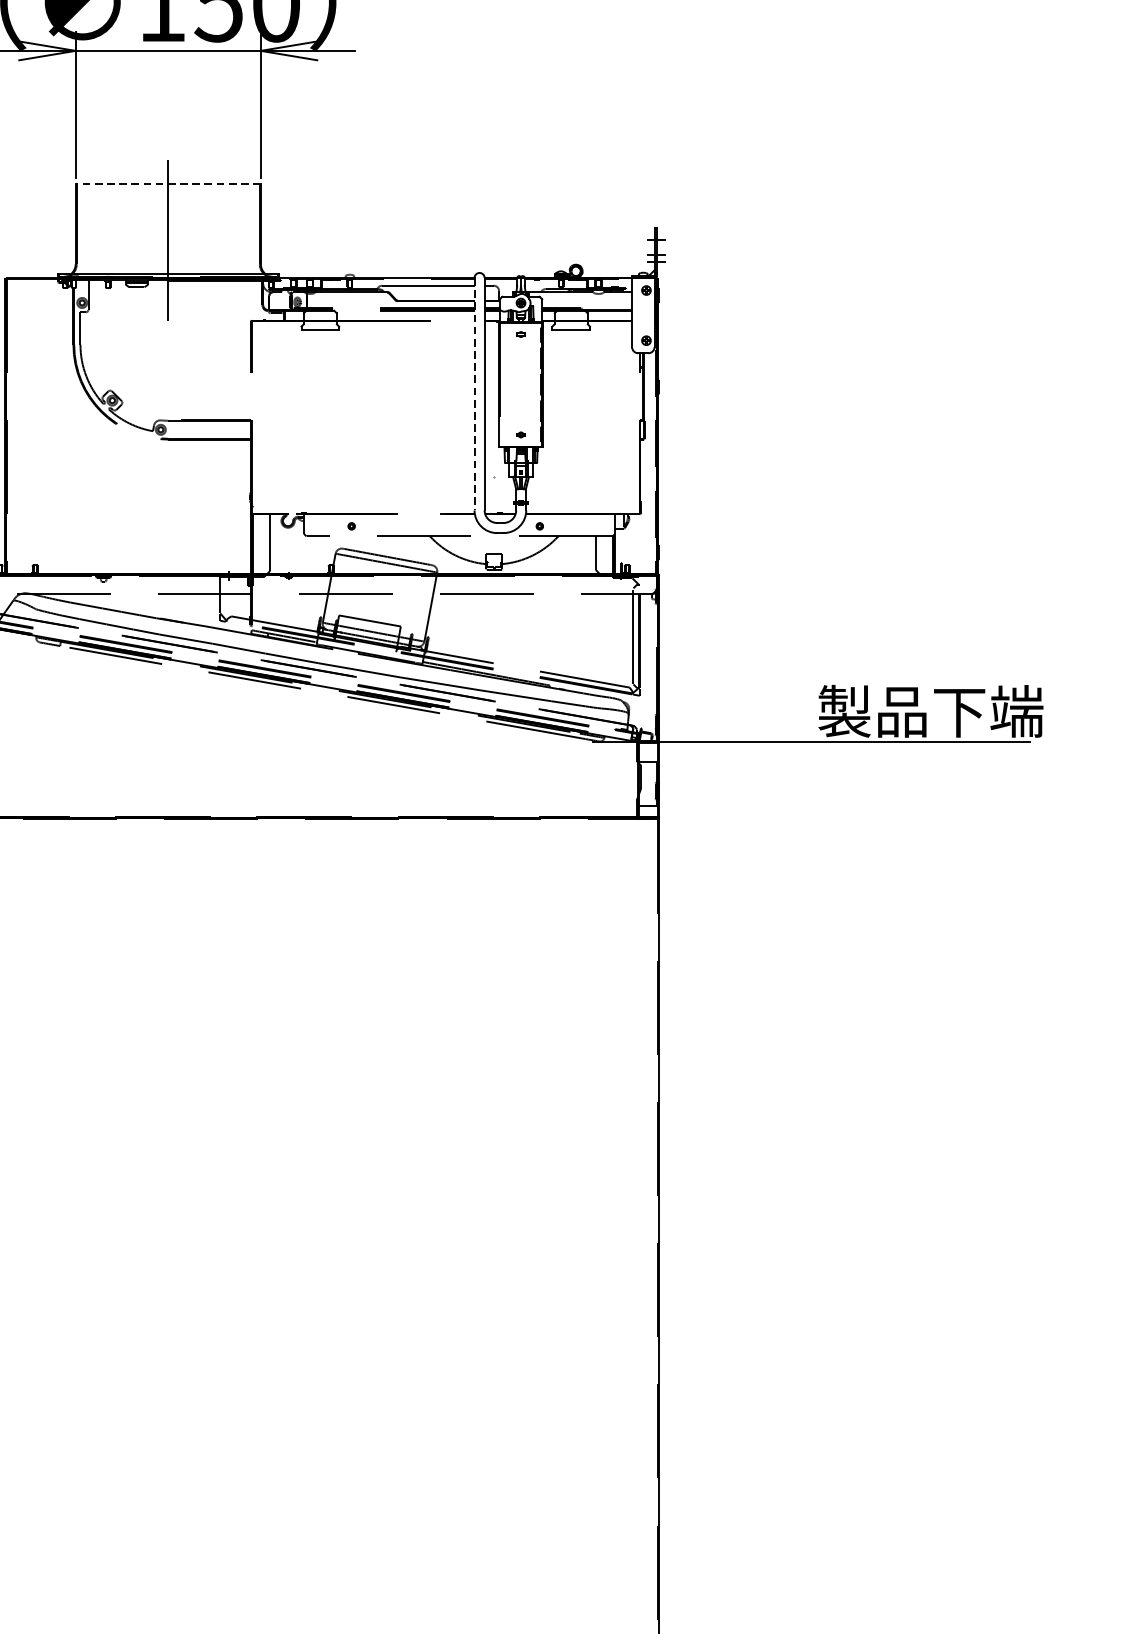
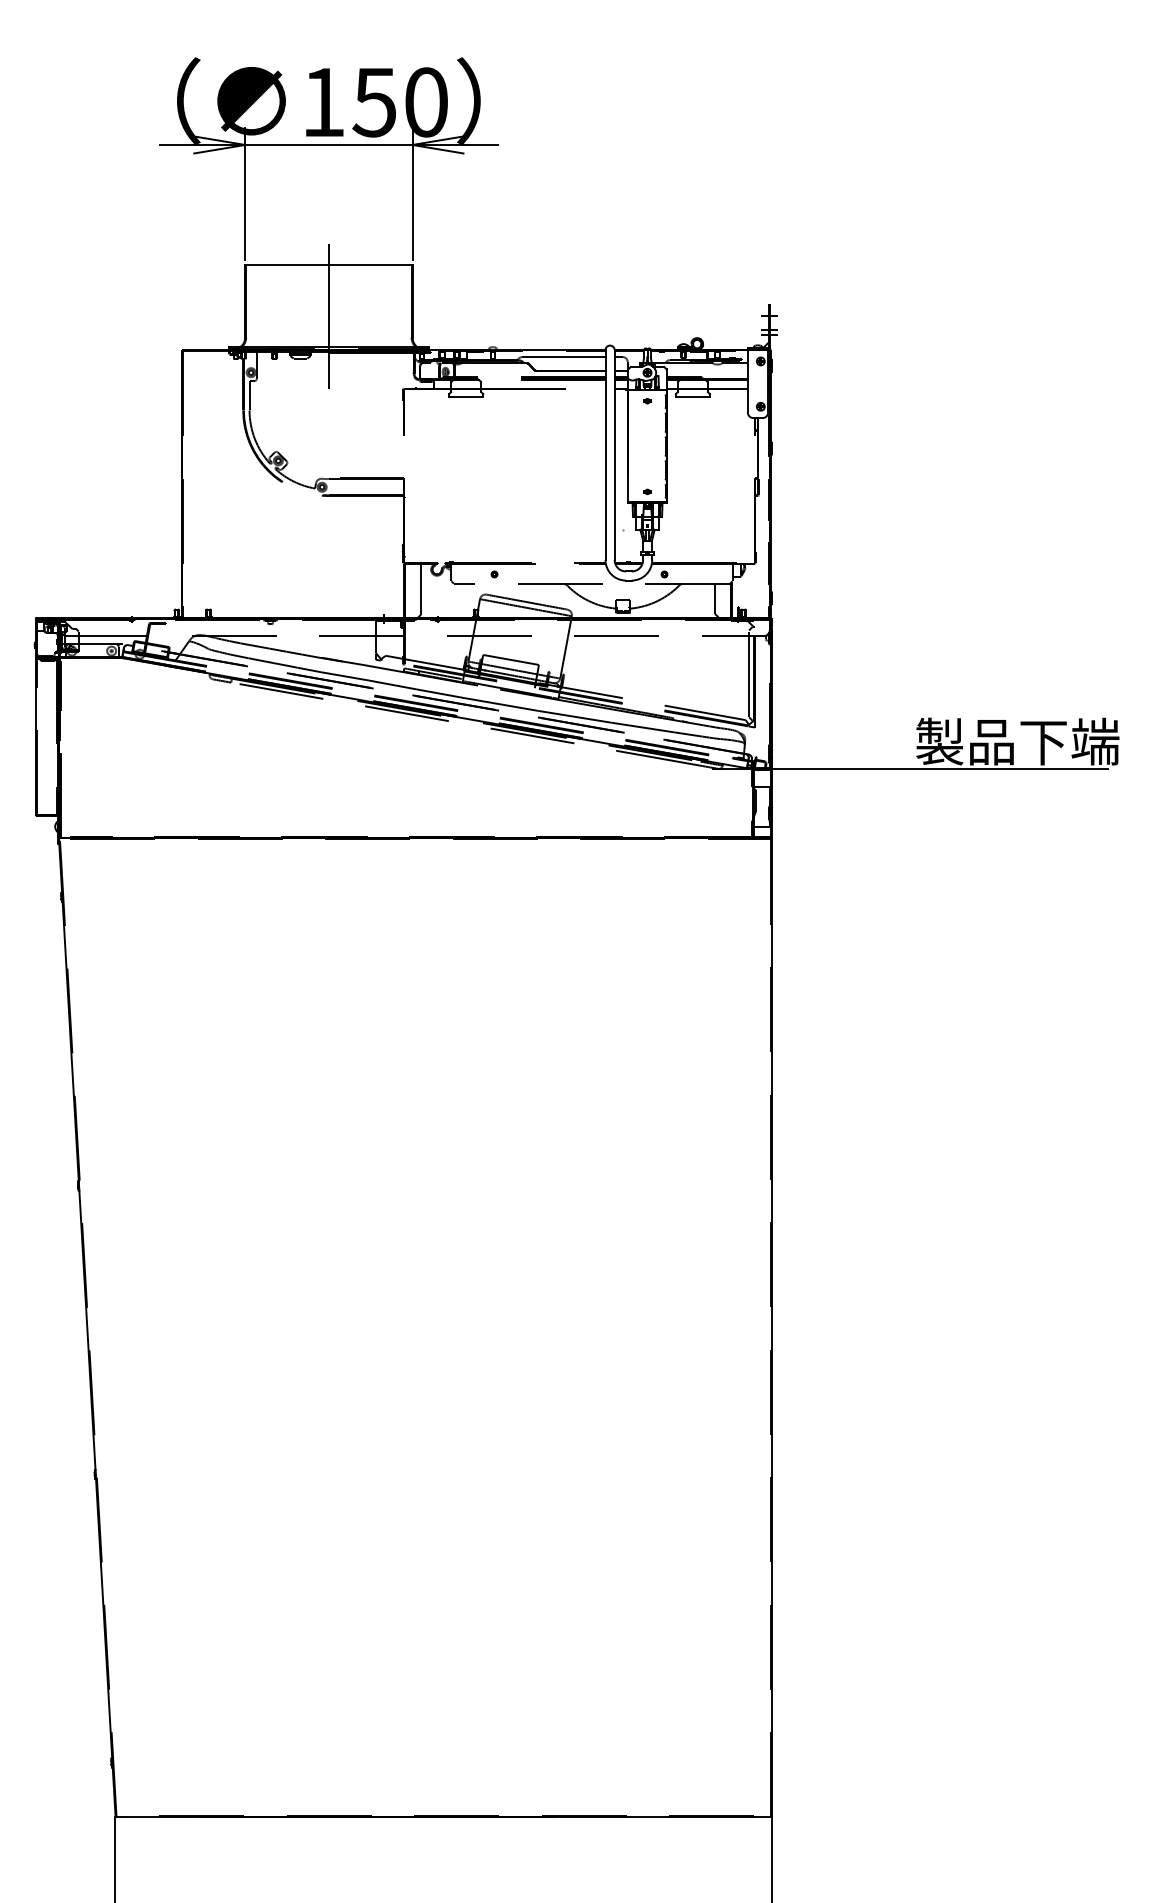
line: (167, 184) -> (328, 265), dashed -> solid
line: (474, 394) -> (605, 455), dashed -> solid

